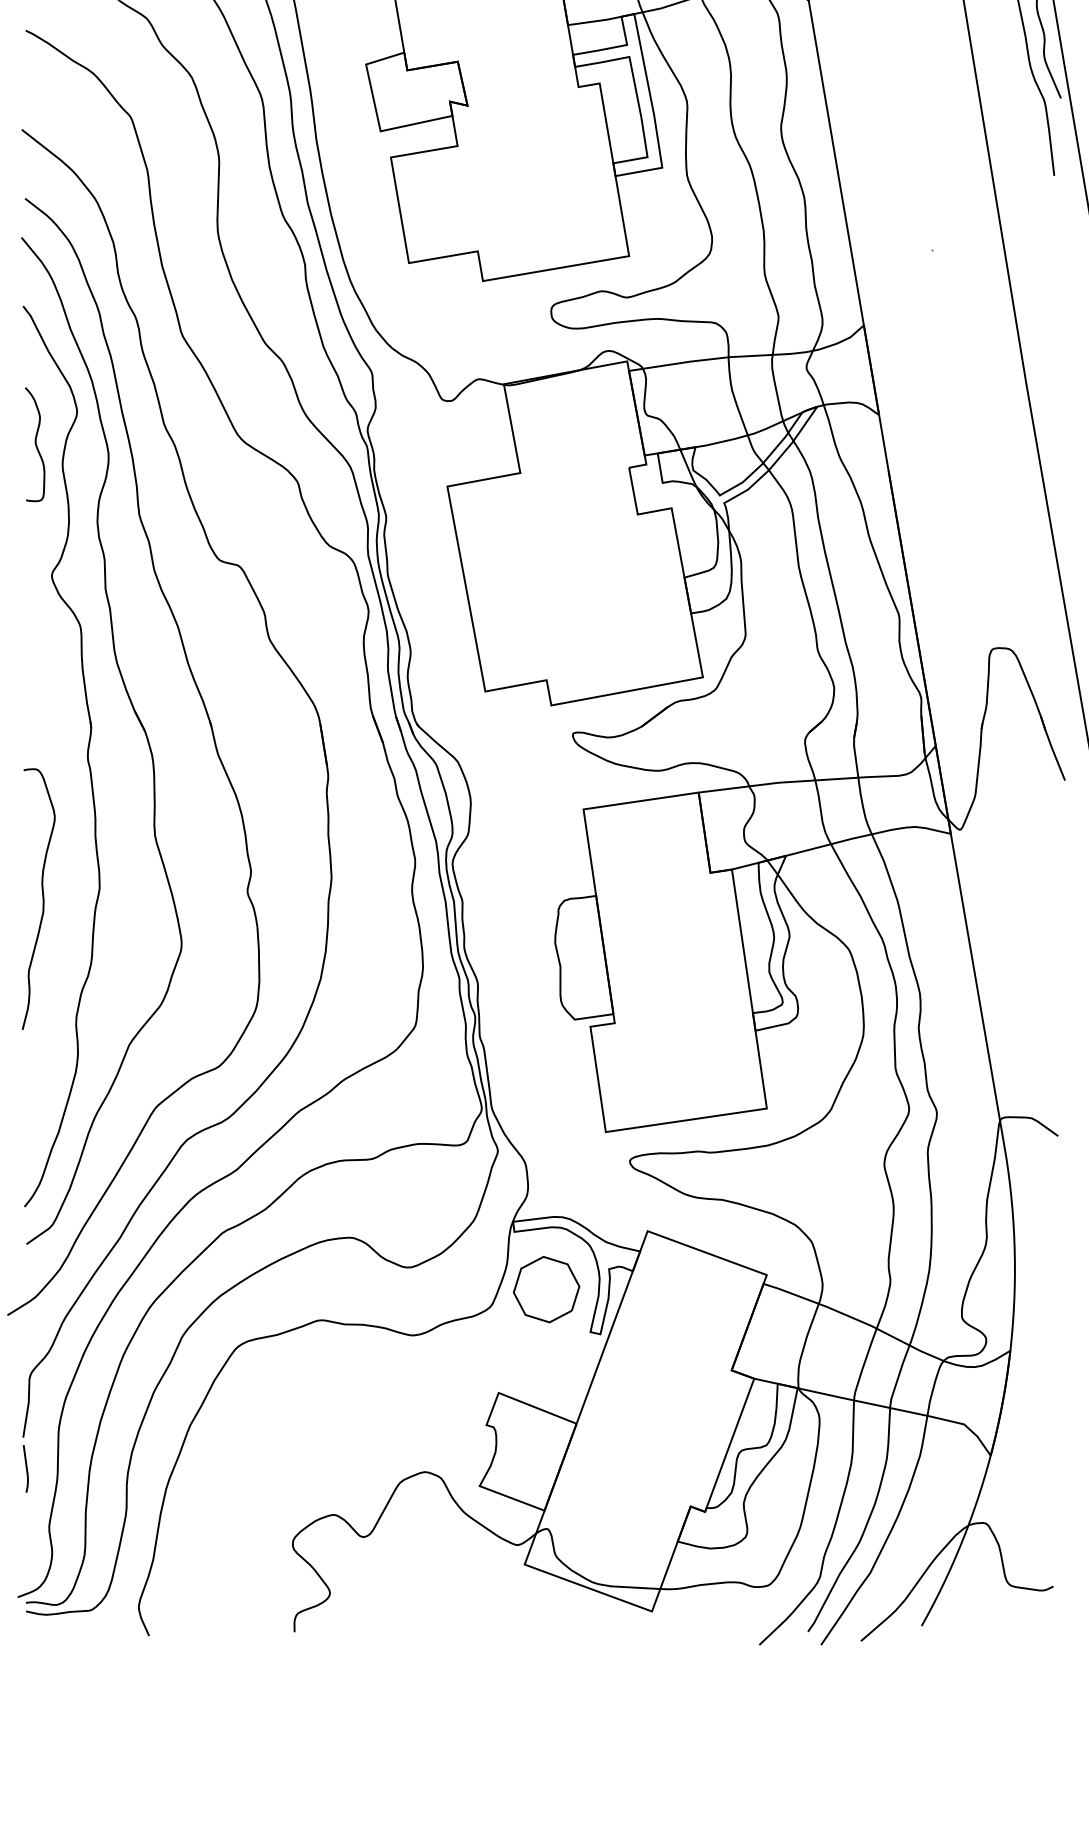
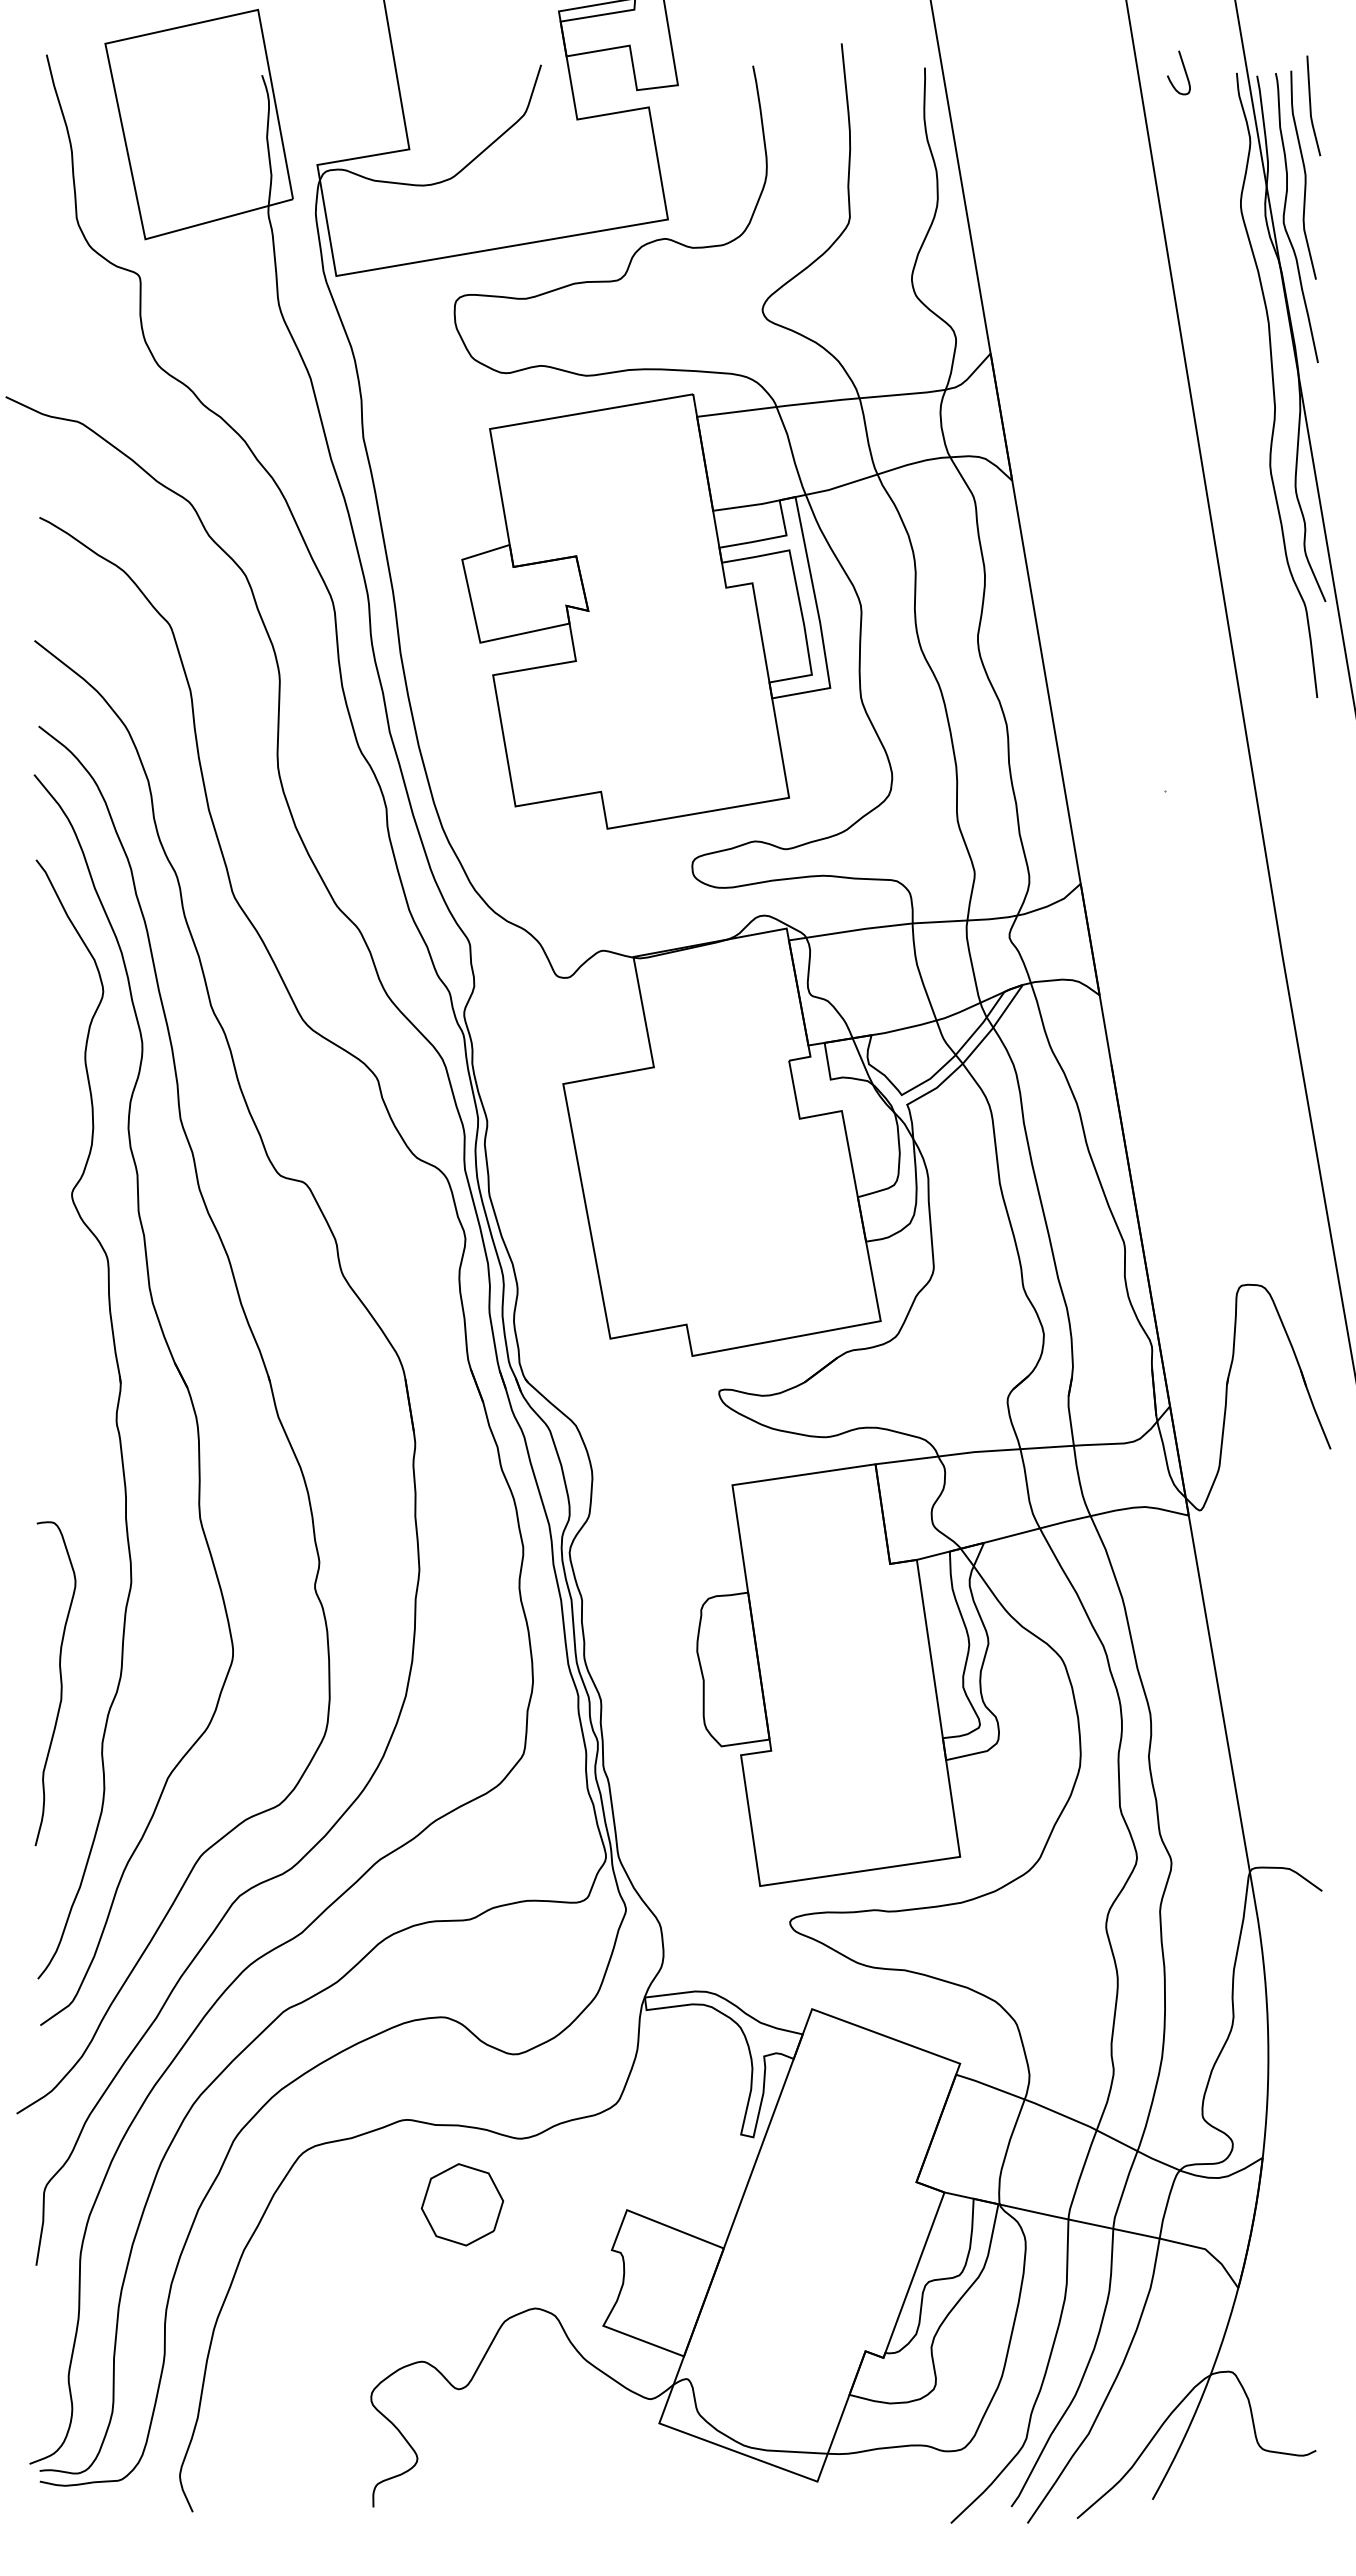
curve: (34, 443) -> (50, 1030), removed
curve: (42, 899) -> (60, 1683), moved
part: (546, 1289) -> (462, 2204), moved
line: (25, 1468) -> (39, 2304), removed

